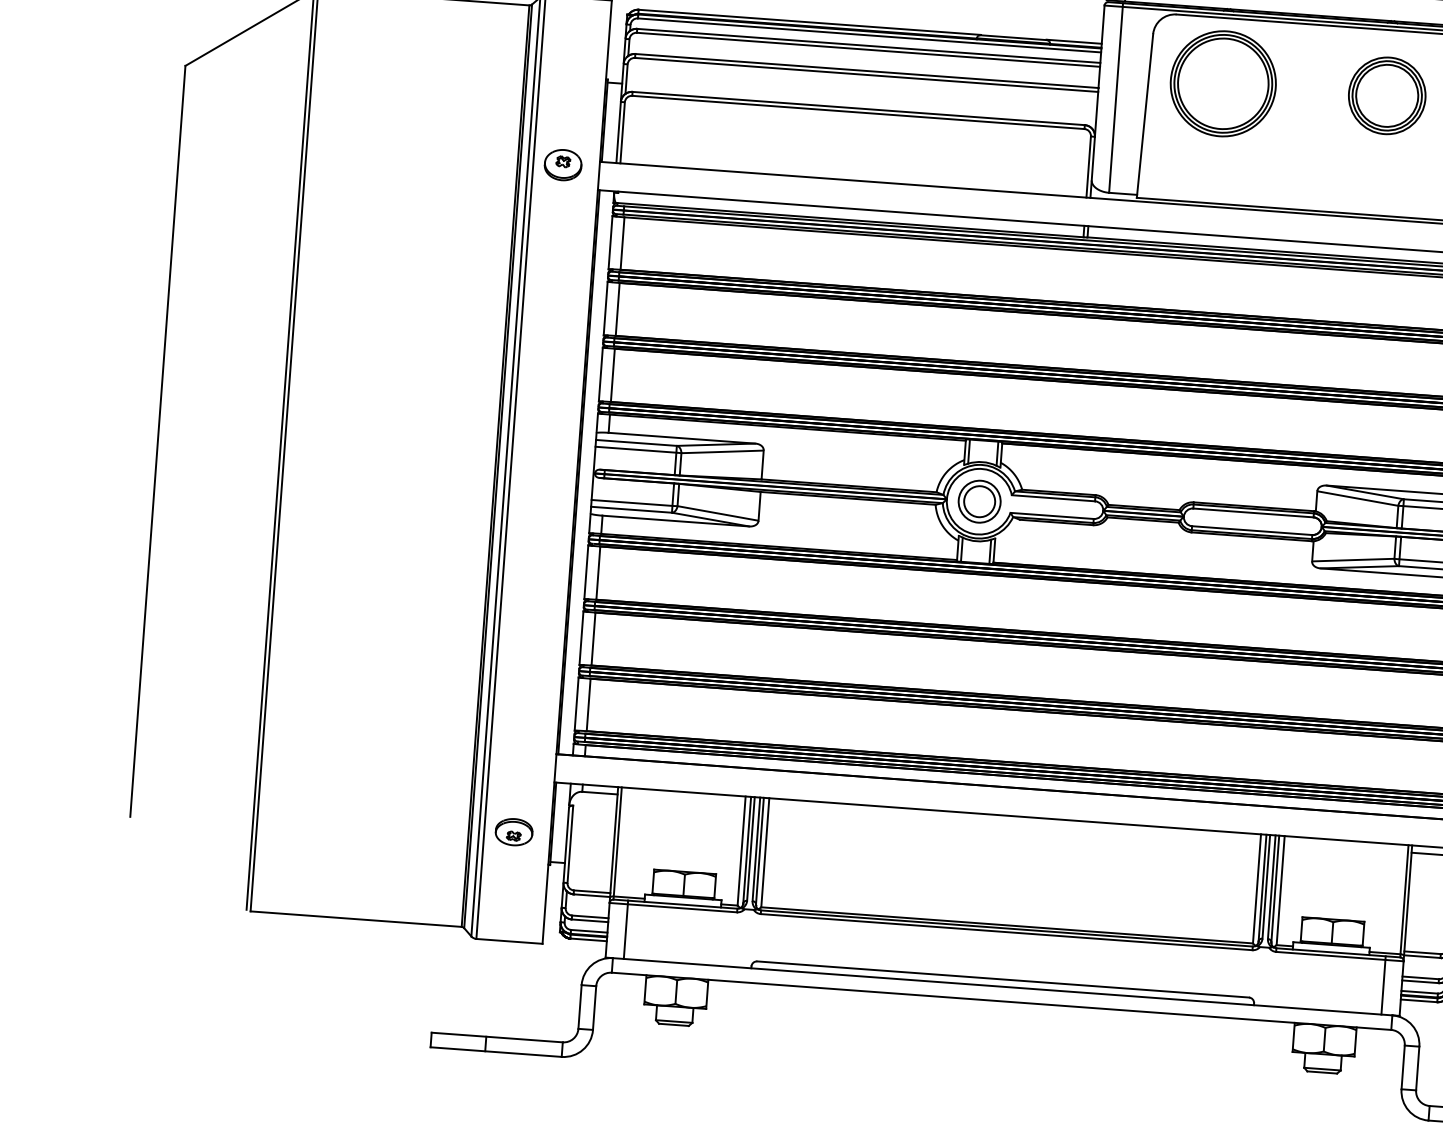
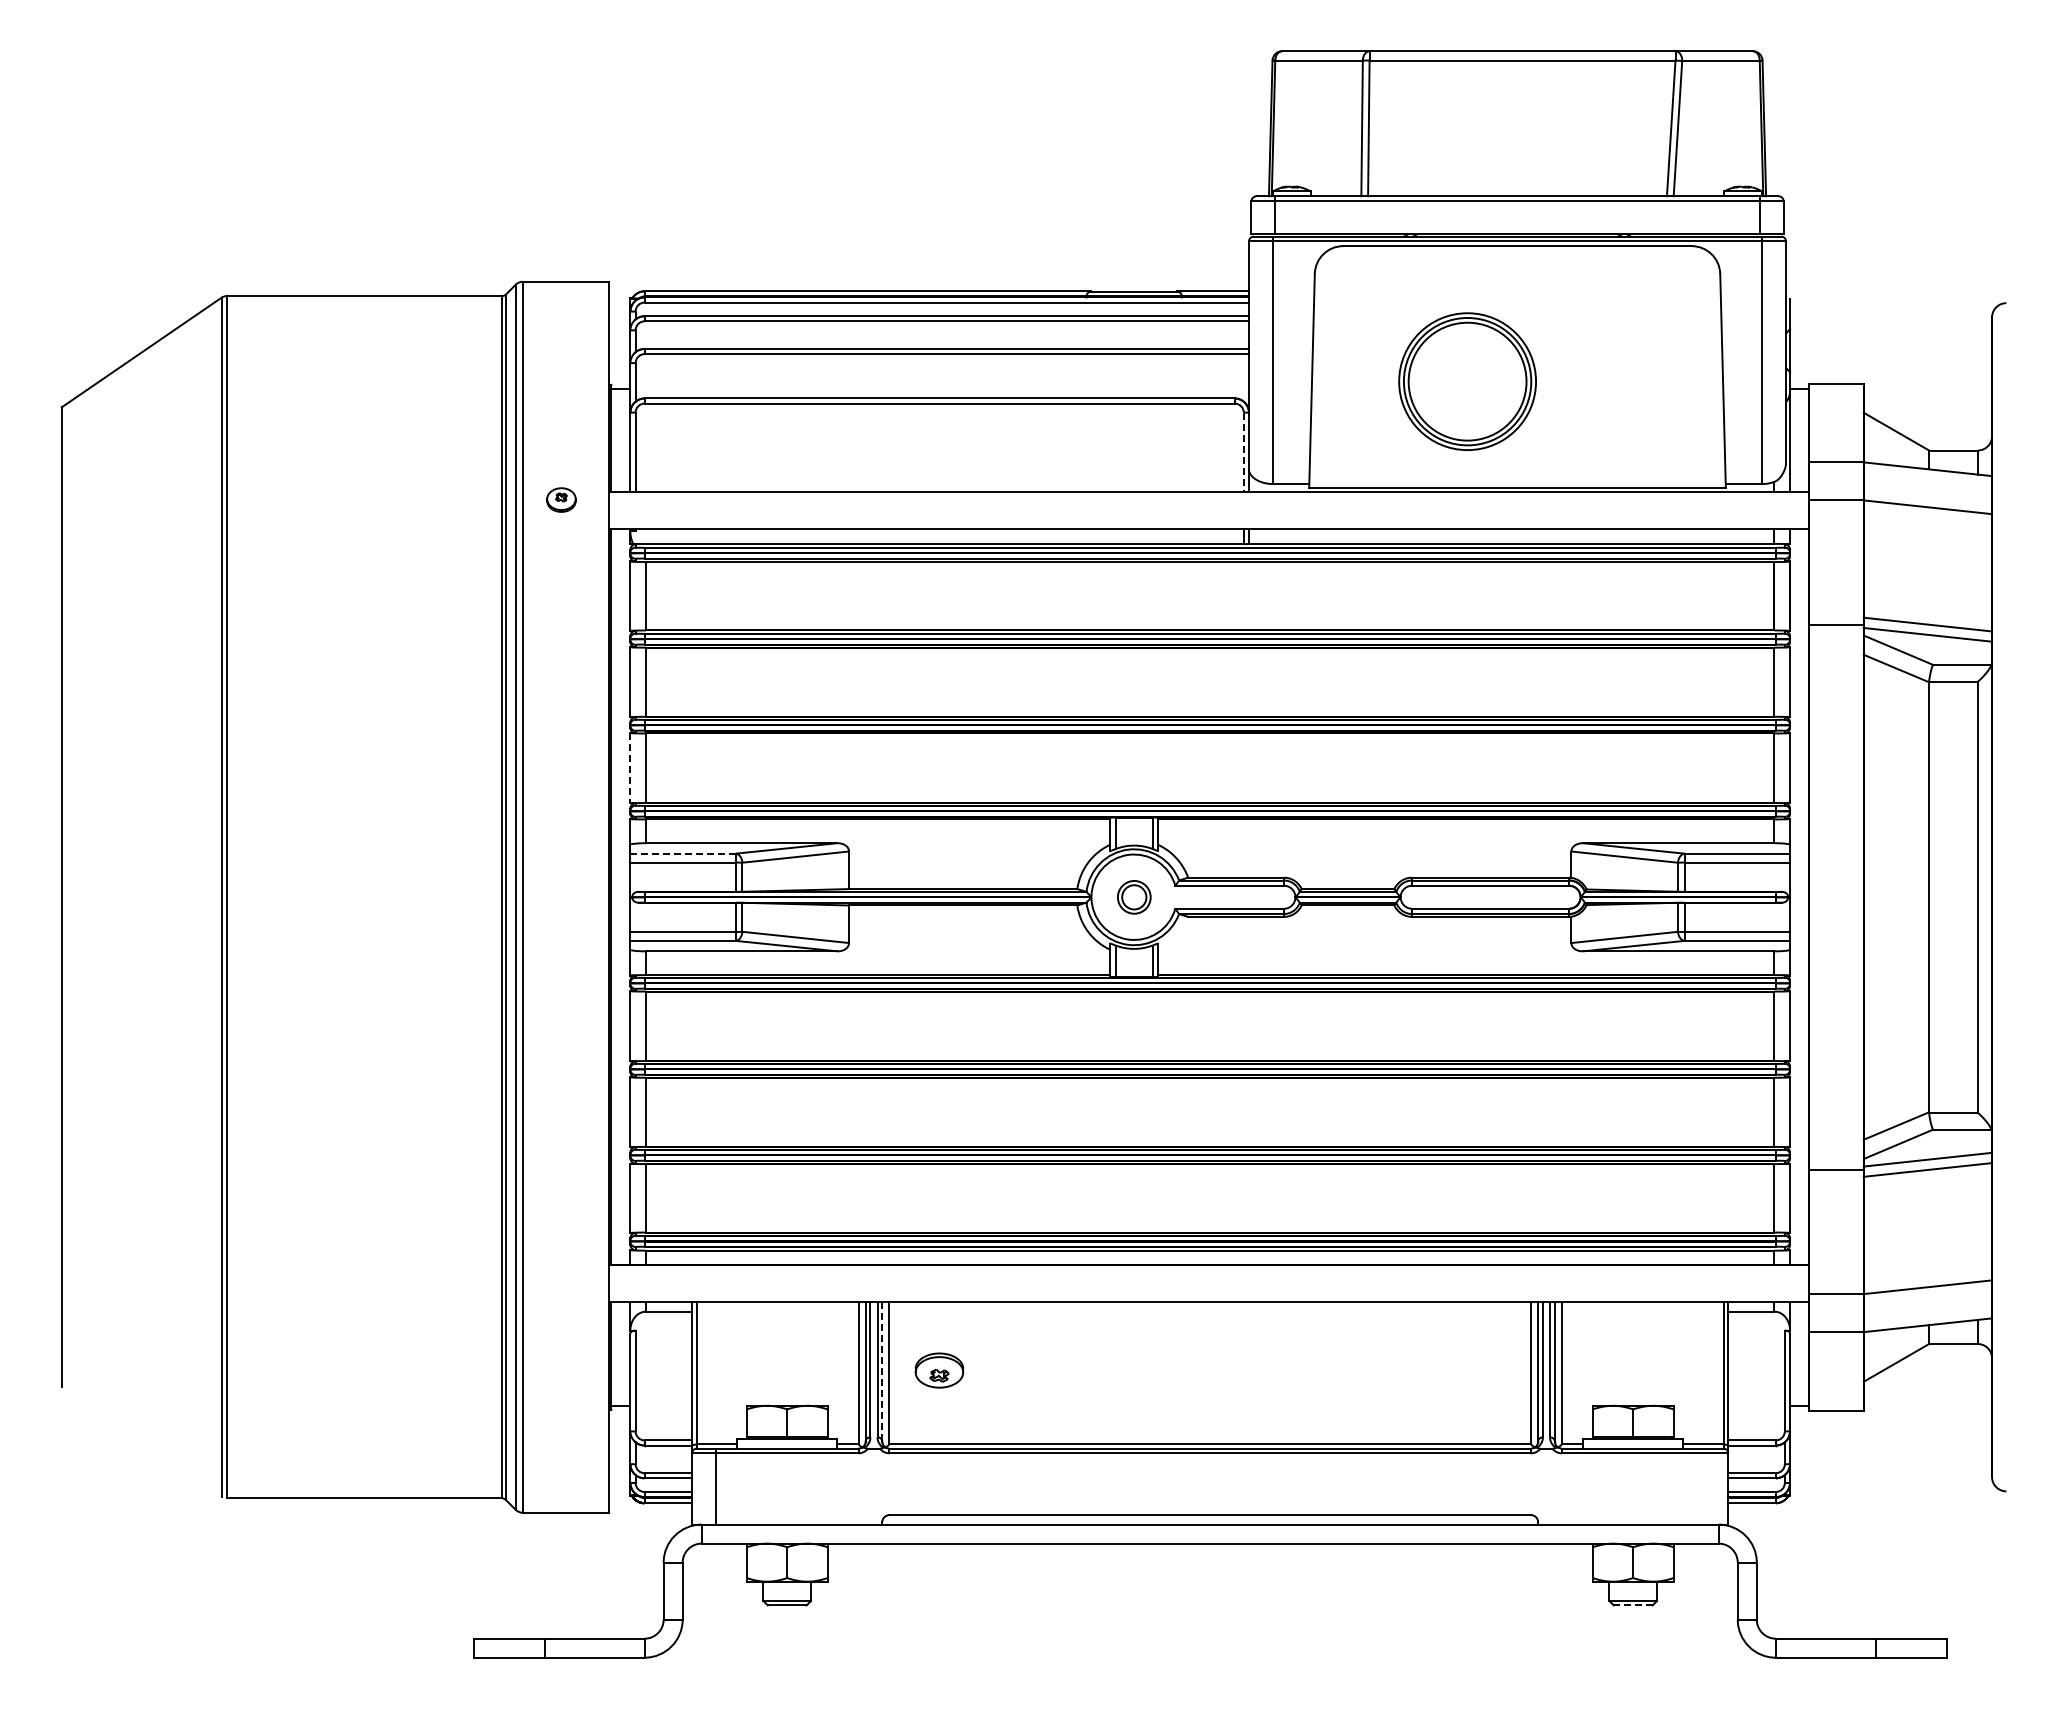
part: (1223, 83) -> (1467, 381), moved
part: (1387, 95) -> (1624, 331), removed
part: (563, 164) -> (561, 499), size x0.6
line: (1088, 167) -> (1243, 452), solid -> dashed
line: (600, 374) -> (630, 768), solid -> dashed
line: (636, 442) -> (683, 853), solid -> dashed
part: (979, 501) -> (1134, 897), size x0.6
part: (514, 832) -> (939, 1370), moved
line: (760, 850) -> (882, 1371), solid -> dashed
line: (1383, 985) -> (1704, 1486), removed
line: (1321, 1072) -> (1632, 1605), solid -> dashed

